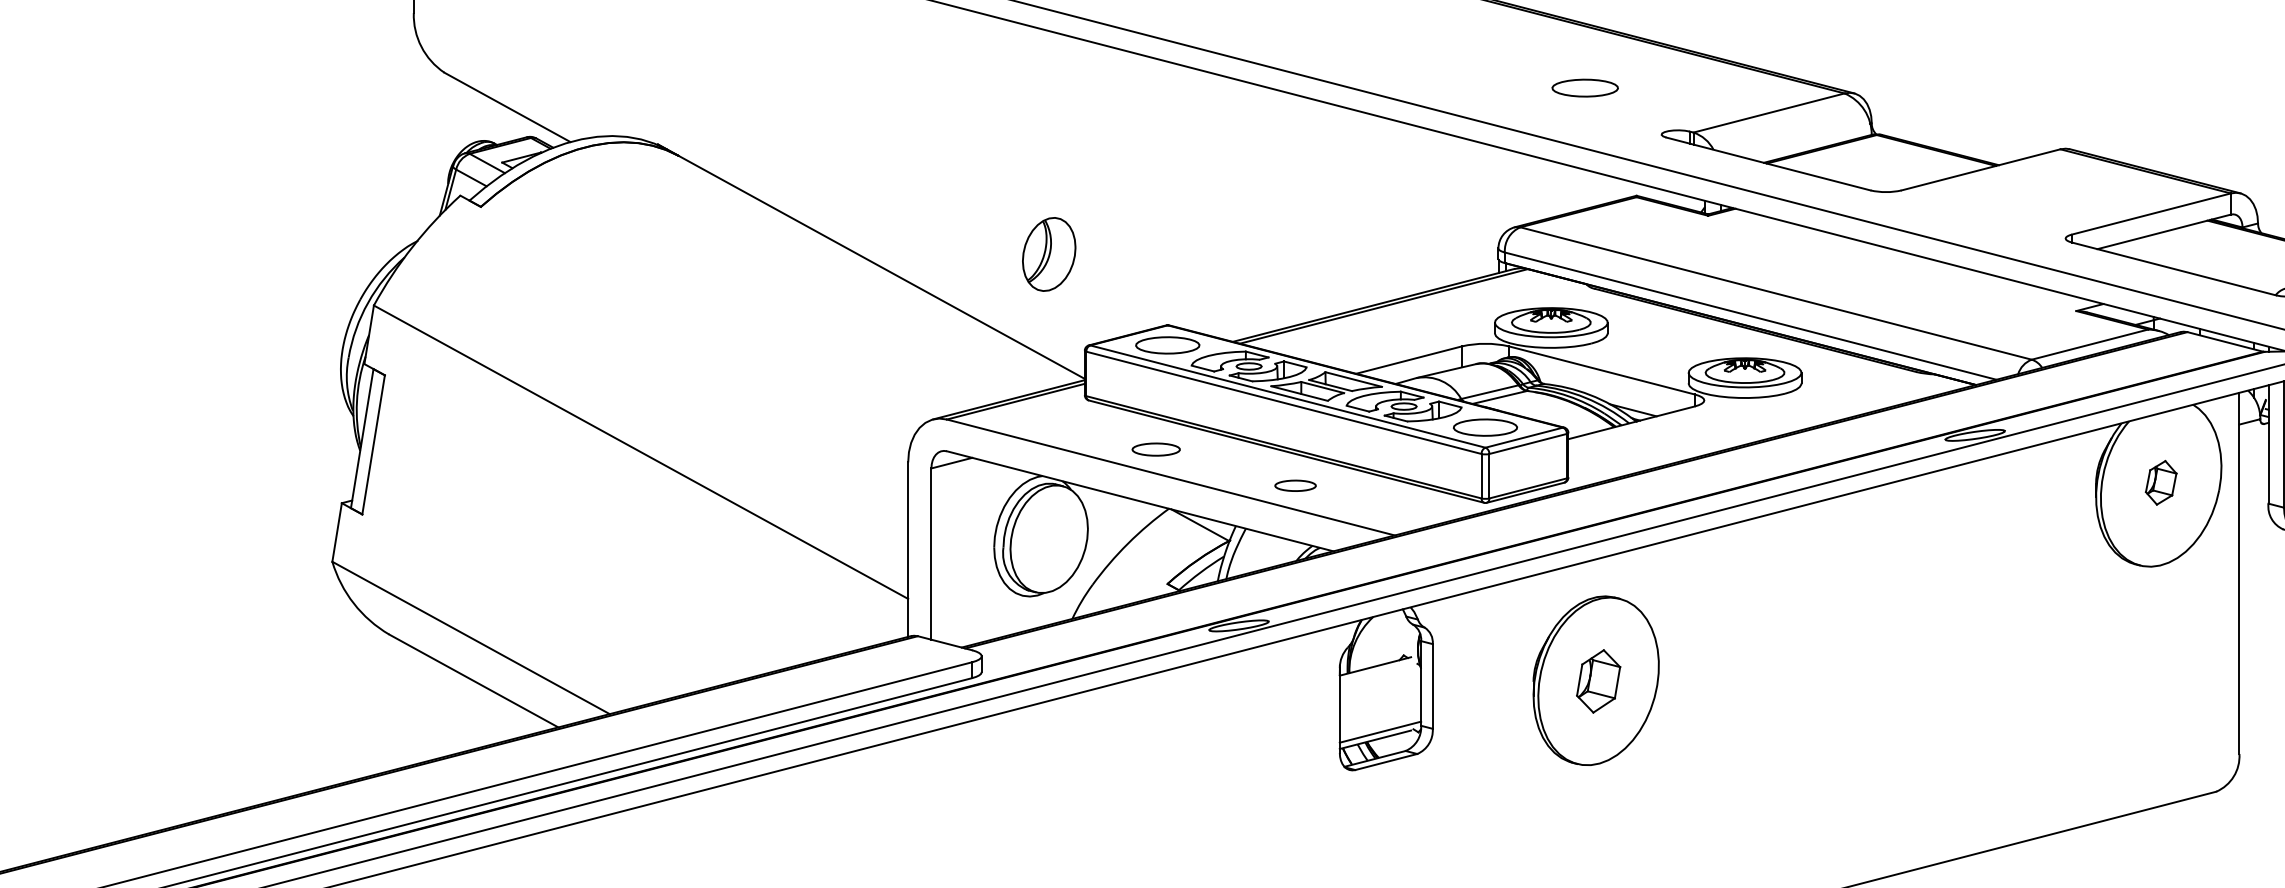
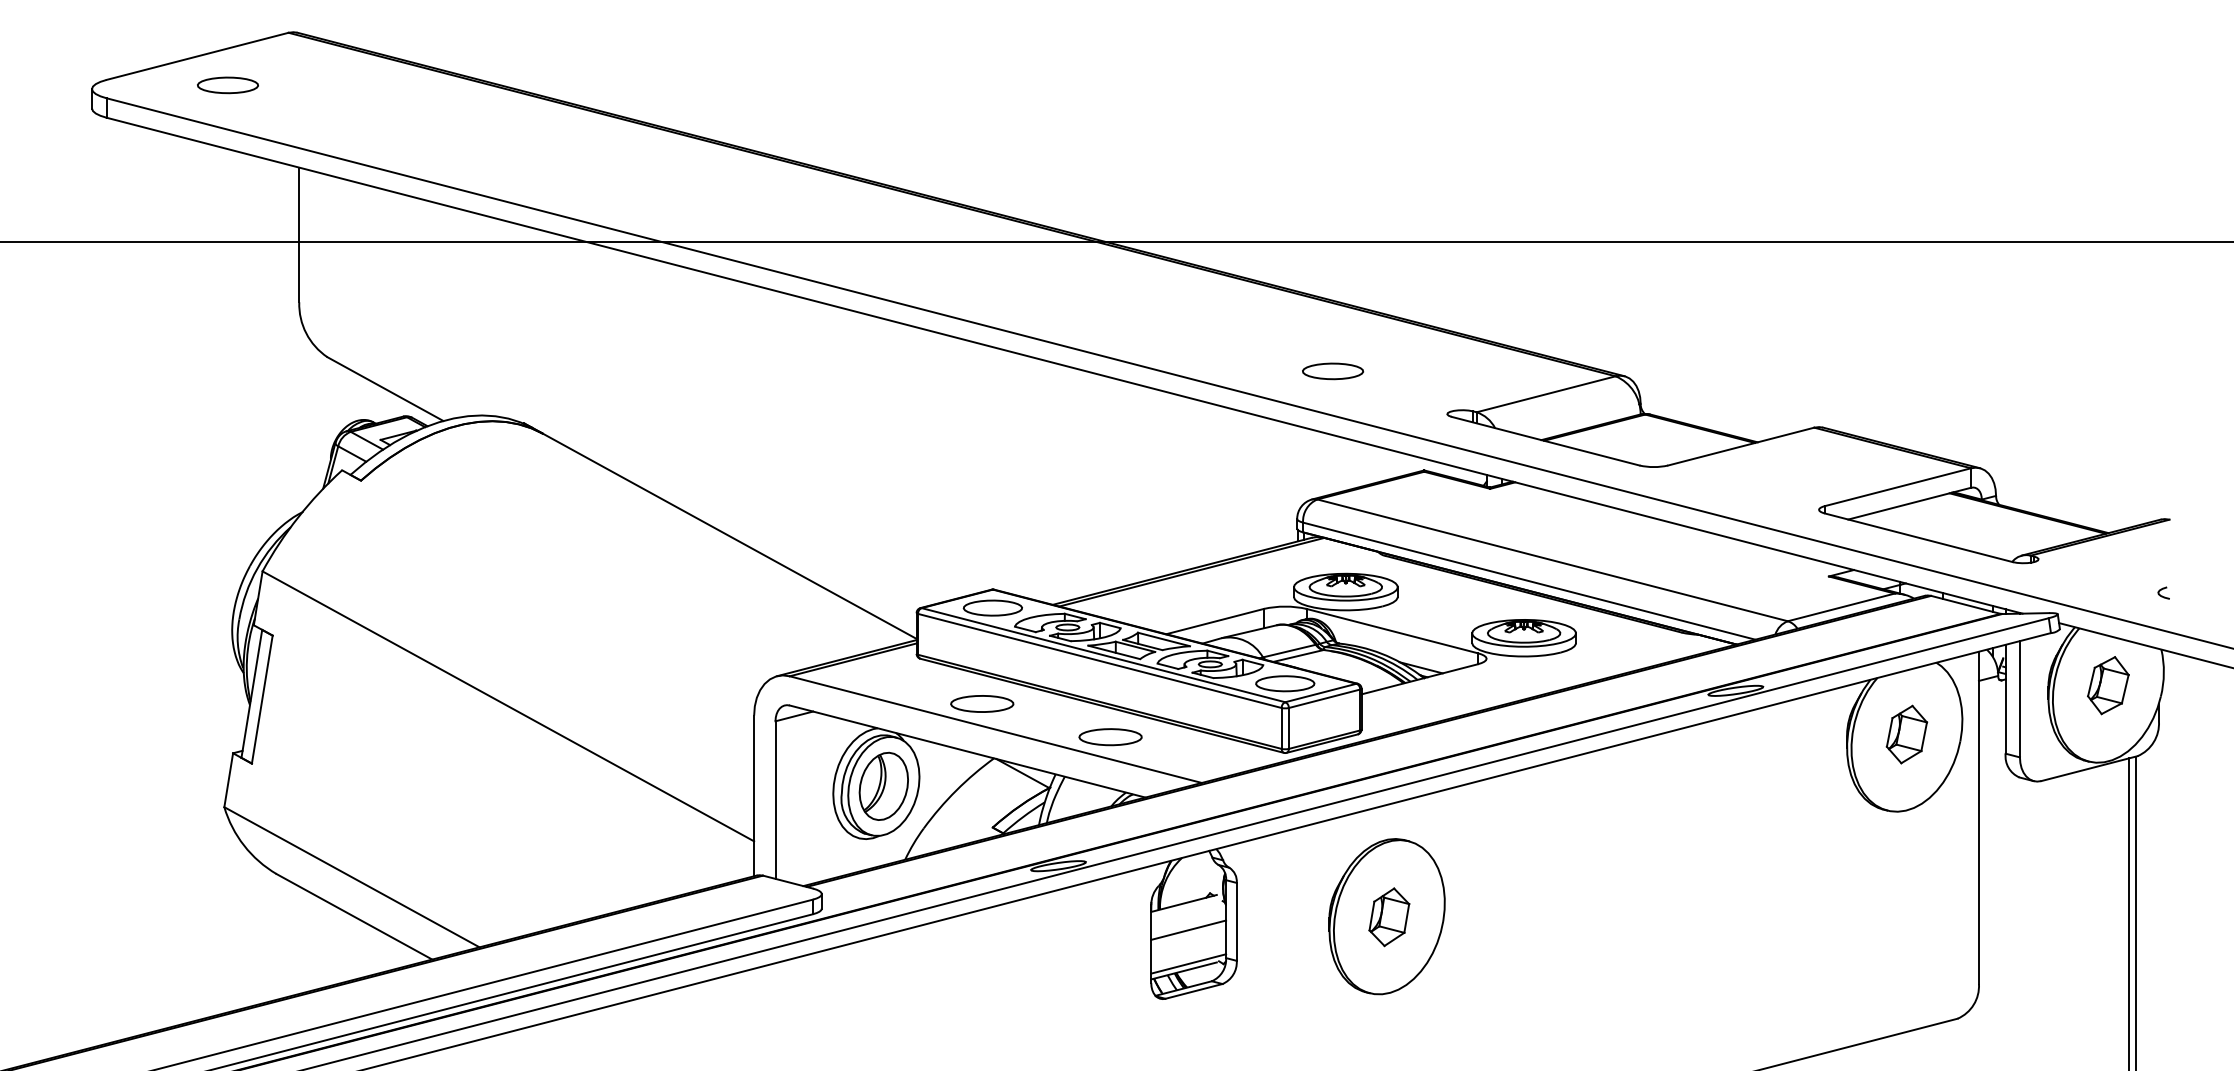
part: (1585, 88) -> (1333, 371), moved
part: (1048, 253) -> (883, 785), moved
part: (1156, 449) -> (982, 703), size x1.43
part: (2160, 482) -> (1906, 734), size x1.43
part: (1295, 486) -> (1110, 737), size x1.67
line: (1380, 694) -> (1188, 929), added

